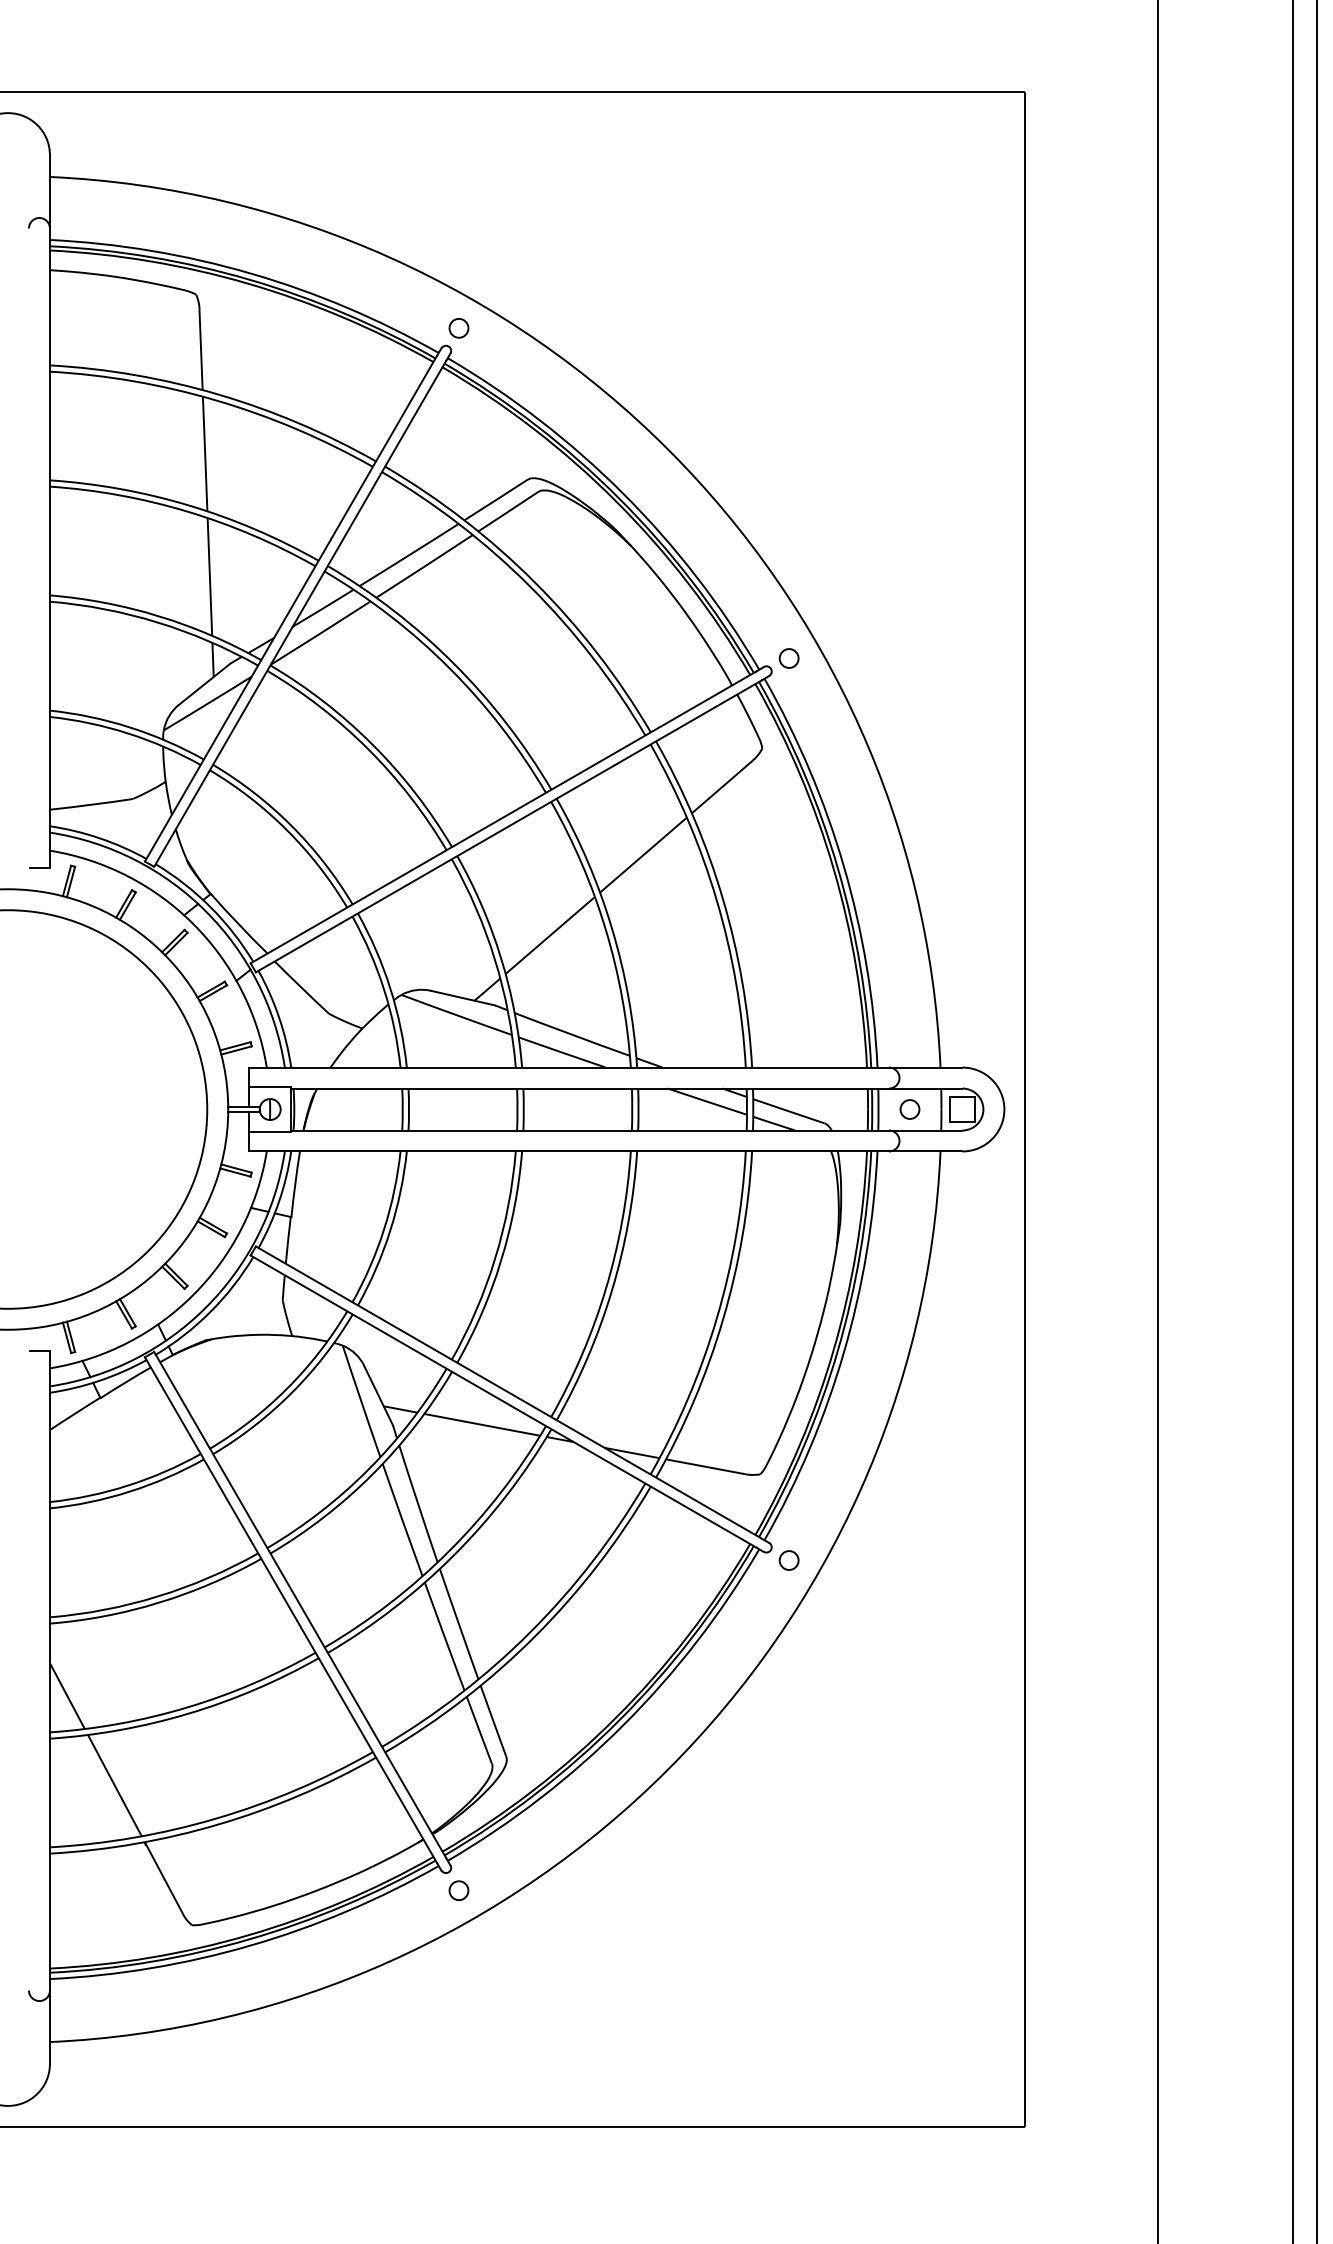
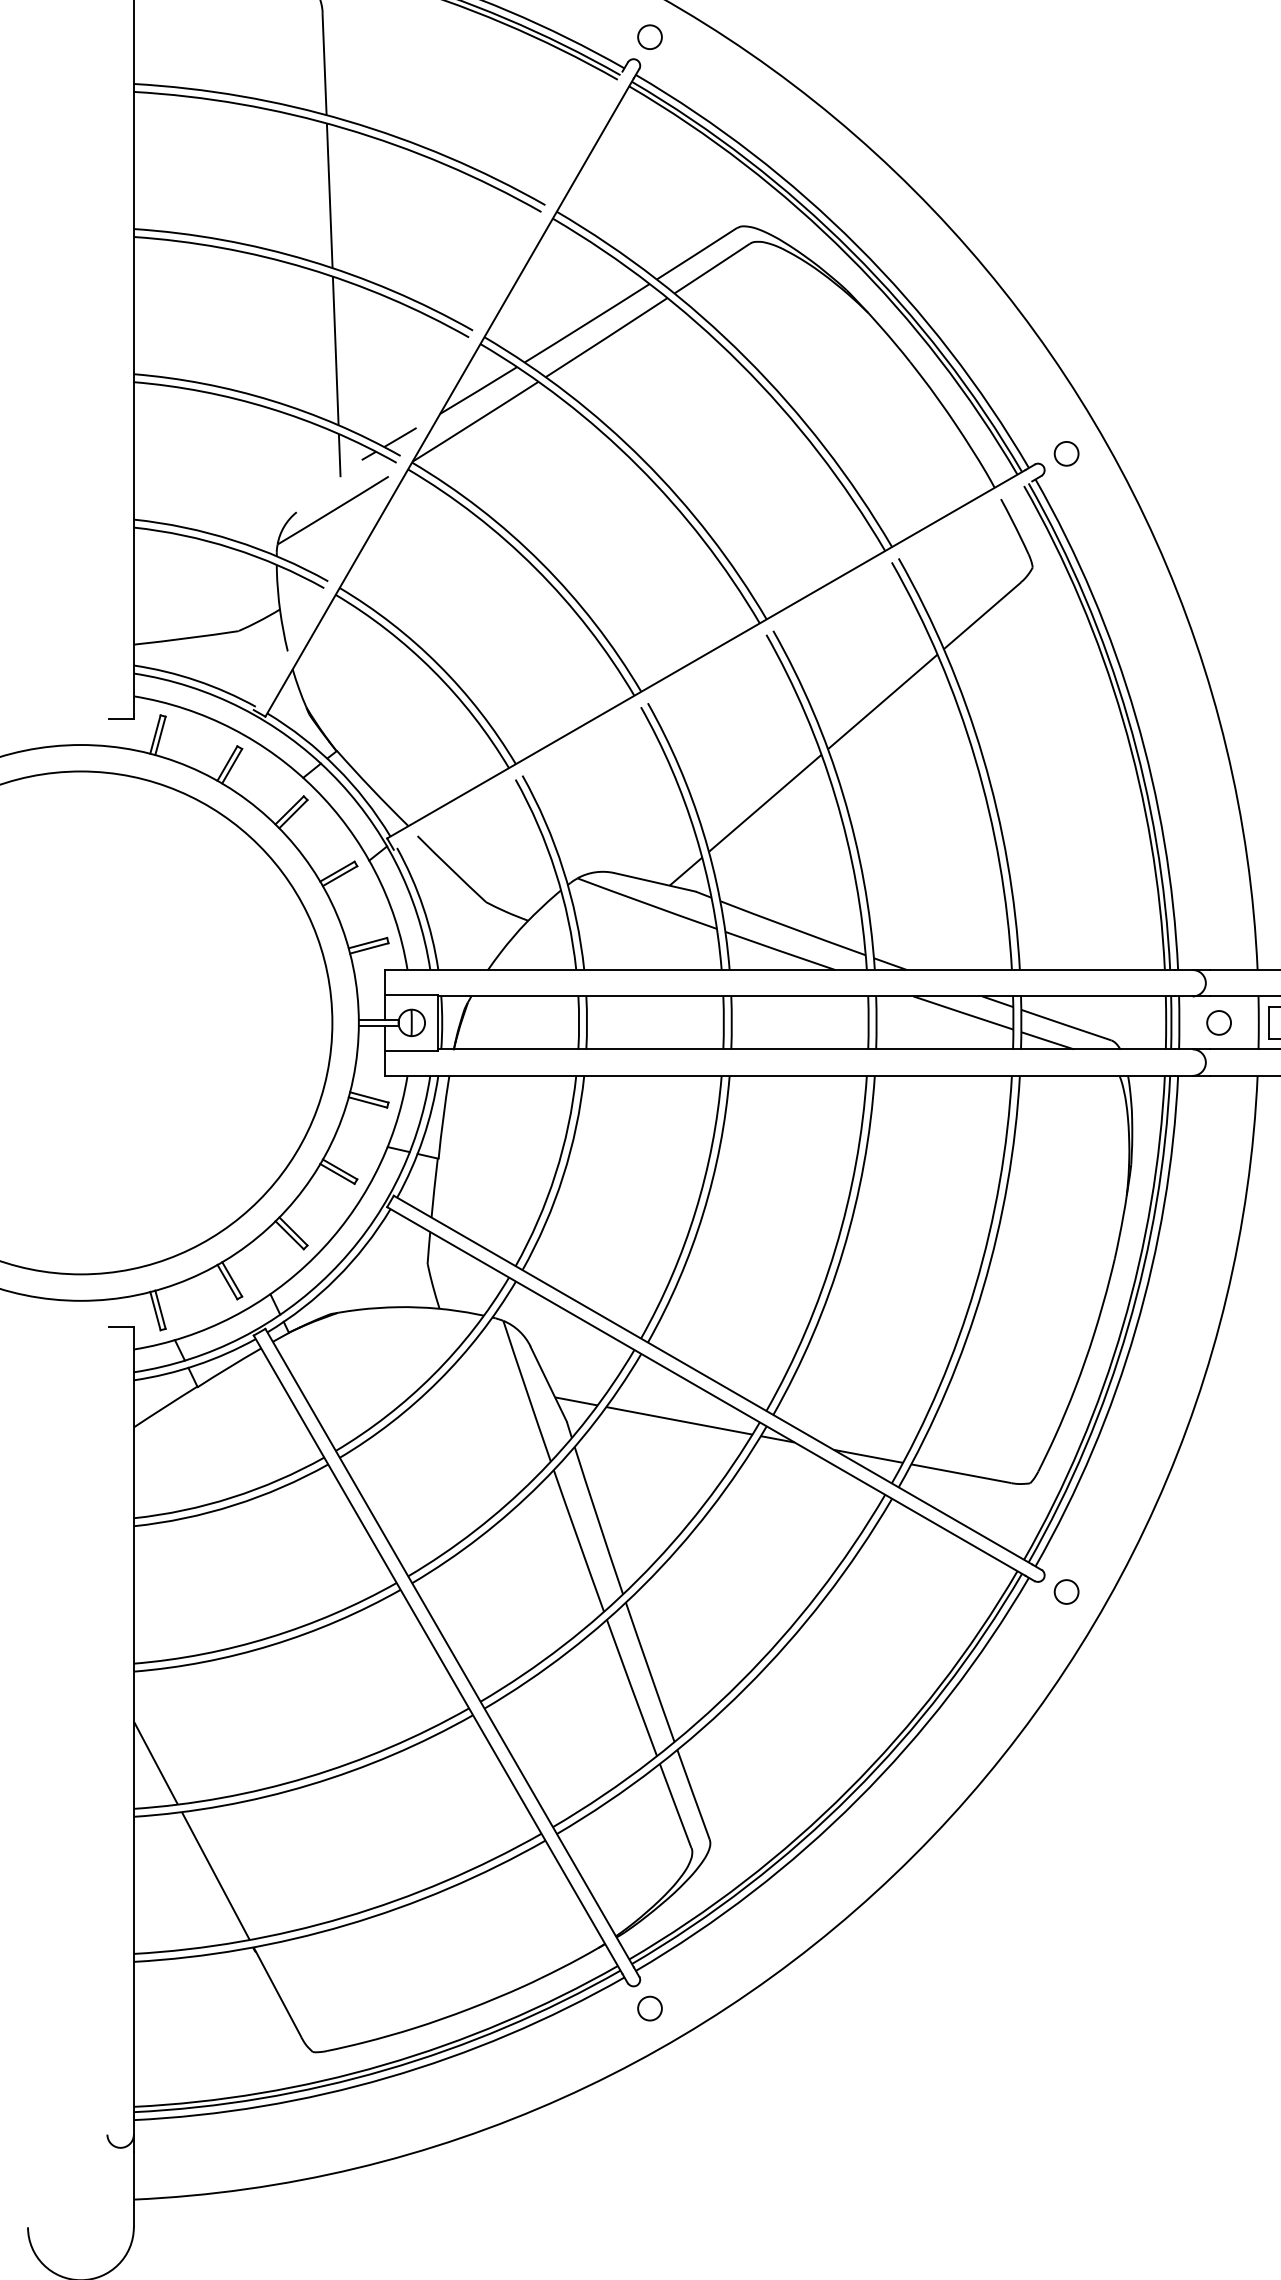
line: (290, 608) -> (437, 390), removed
line: (204, 683) -> (328, 485), removed
line: (508, 826) -> (712, 665), removed

